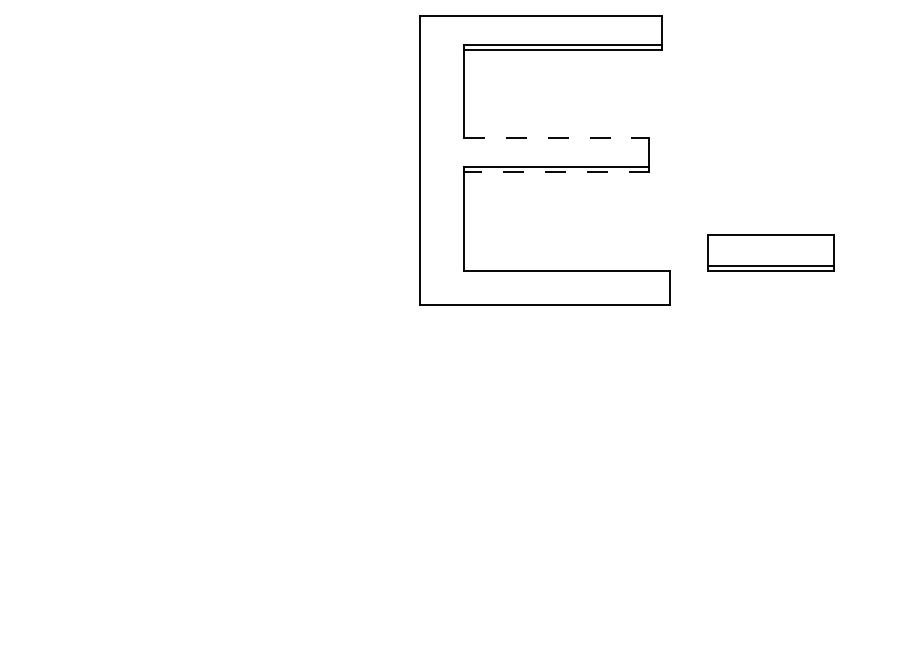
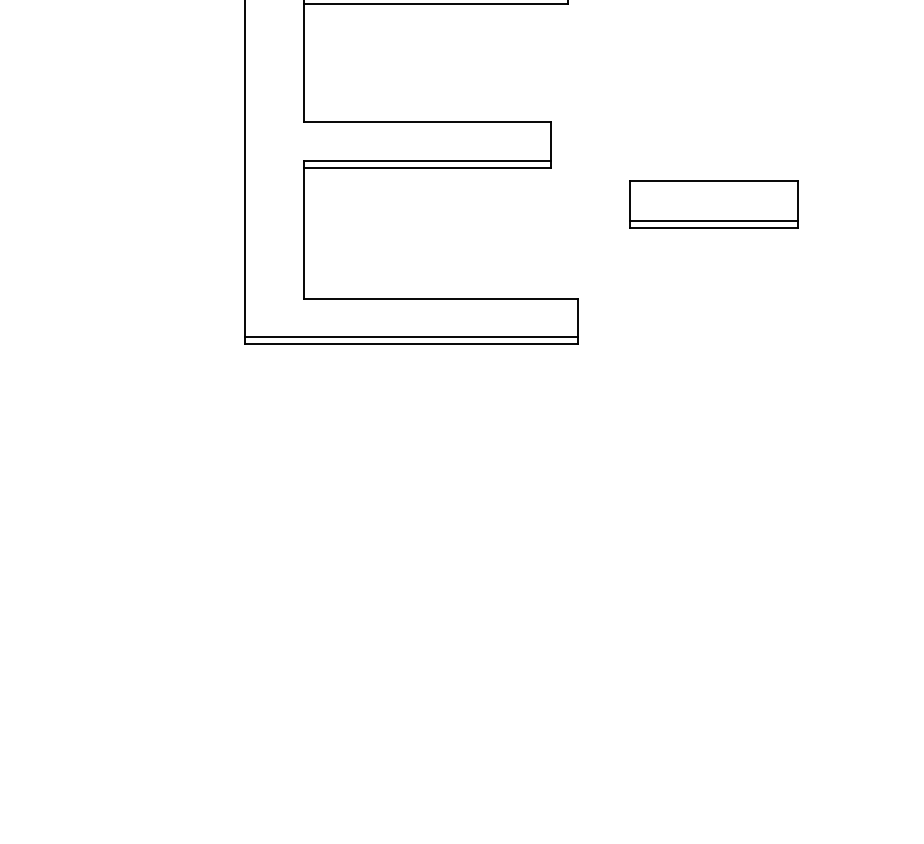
line: (556, 138) -> (427, 122), dashed -> solid
line: (556, 172) -> (427, 167), dashed -> solid
part: (770, 252) -> (713, 203), moved
line: (544, 299) -> (411, 336), added

